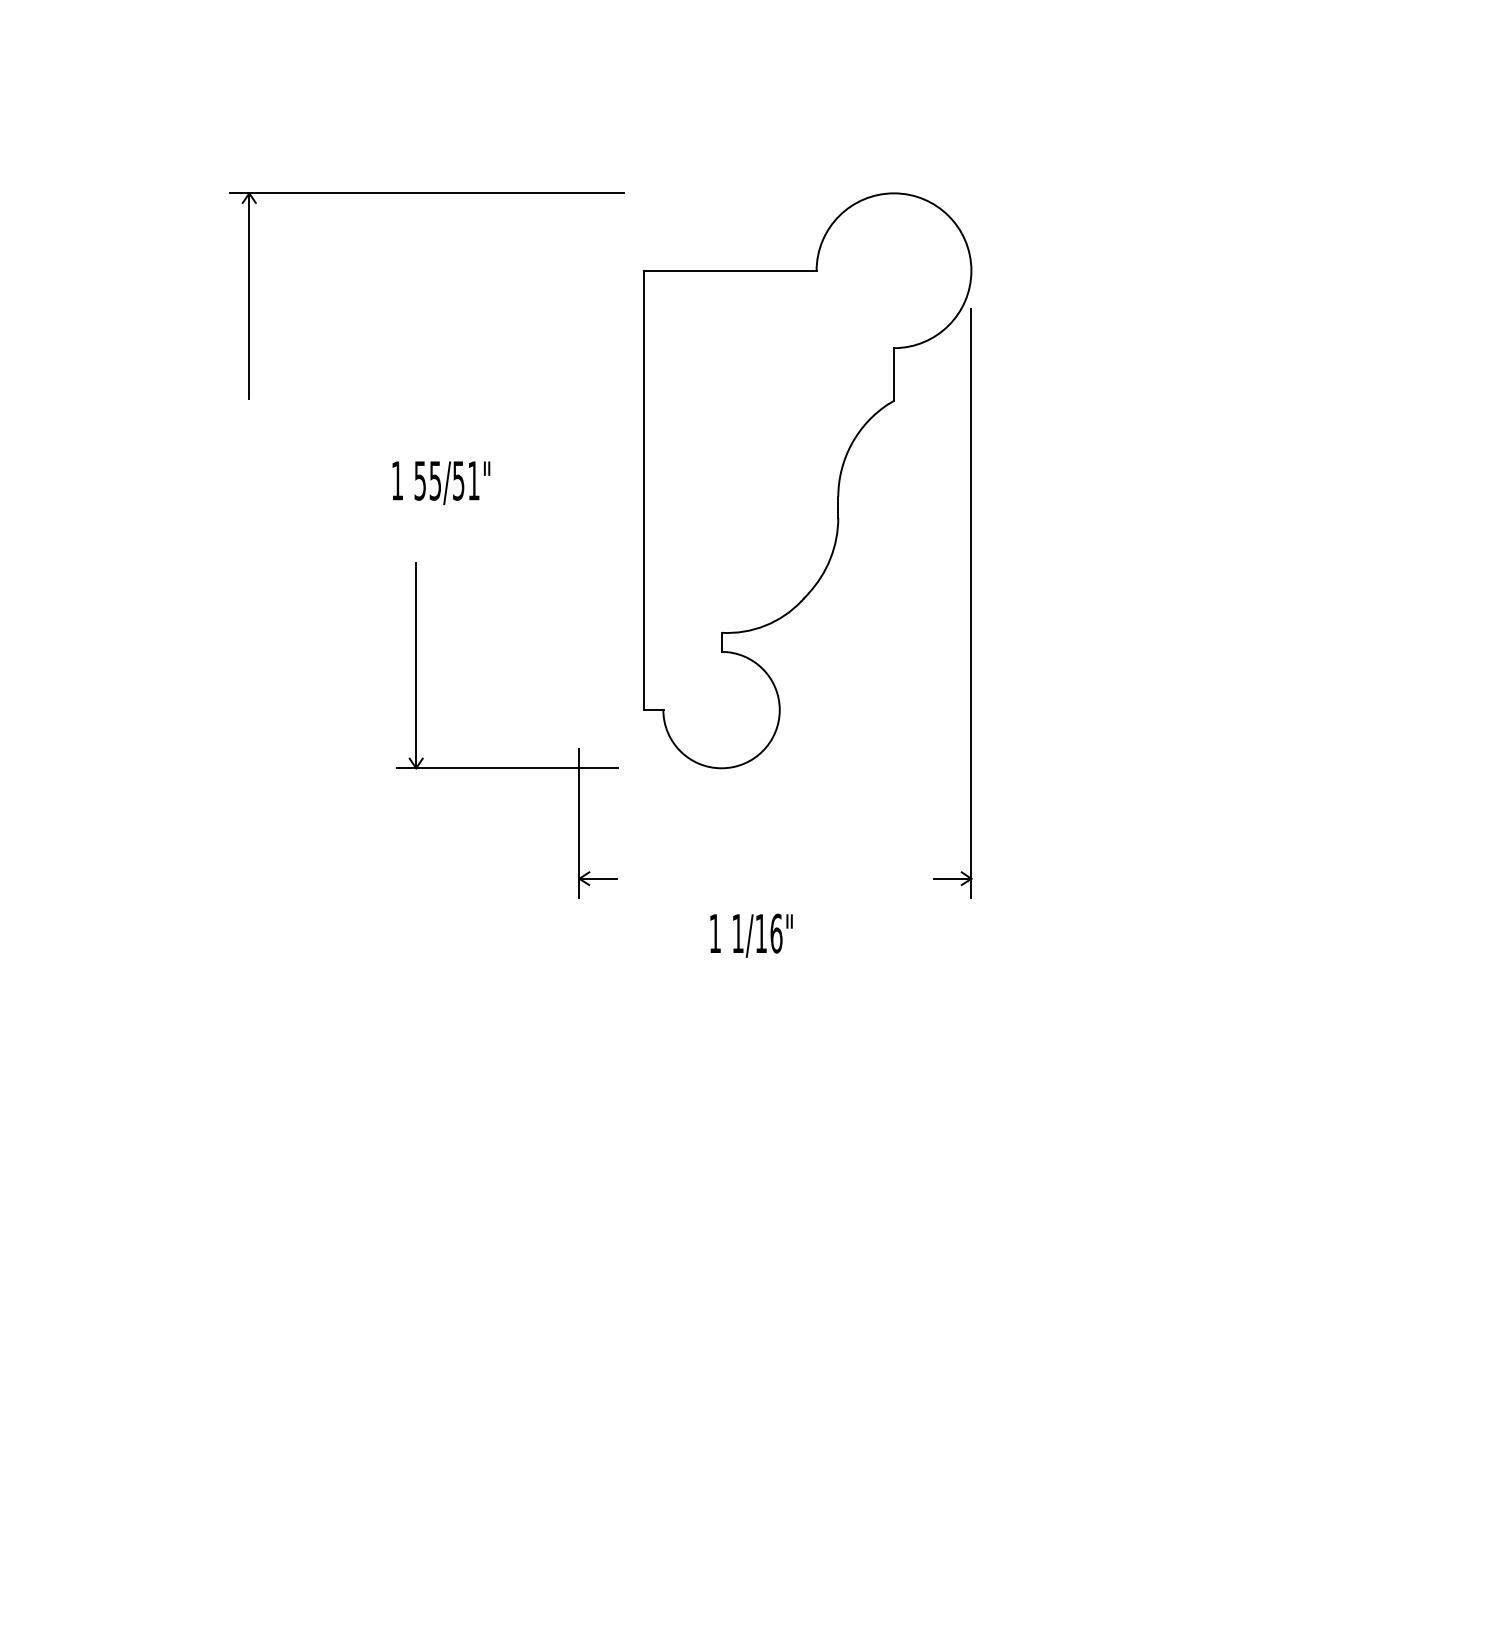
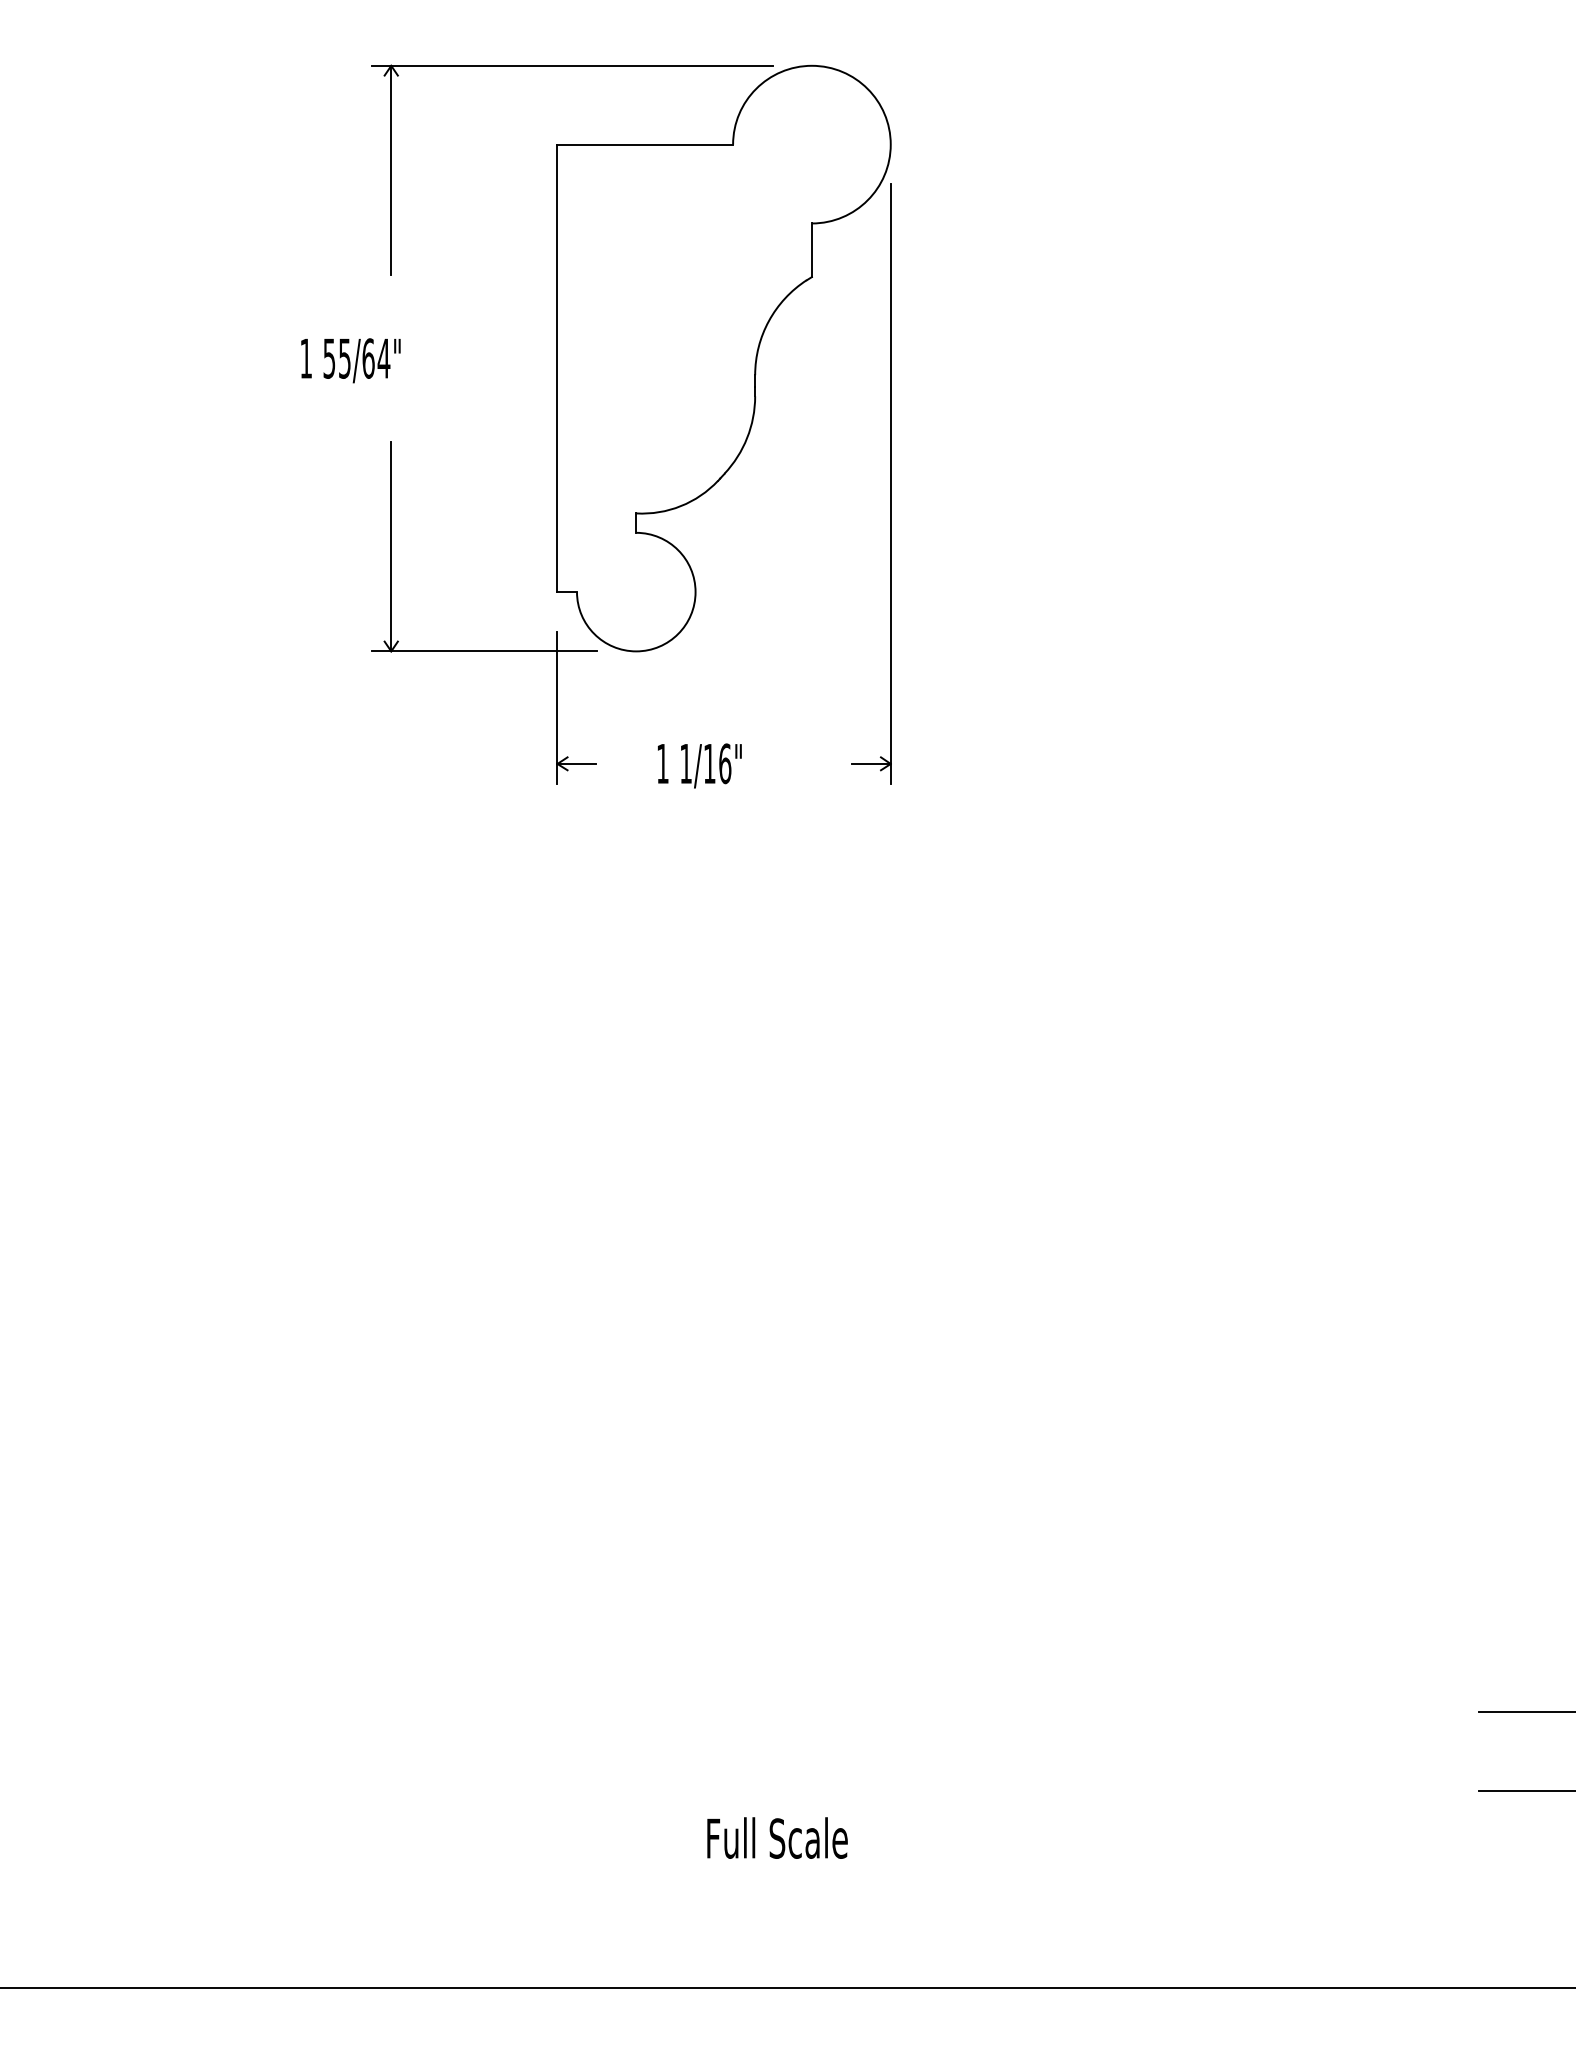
part: (427, 194) -> (572, 66), moved
text: (466, 480) -> (376, 358), 55/51" -> 55/64"
part: (507, 767) -> (484, 650), moved
text: (751, 935) -> (699, 765), moved

